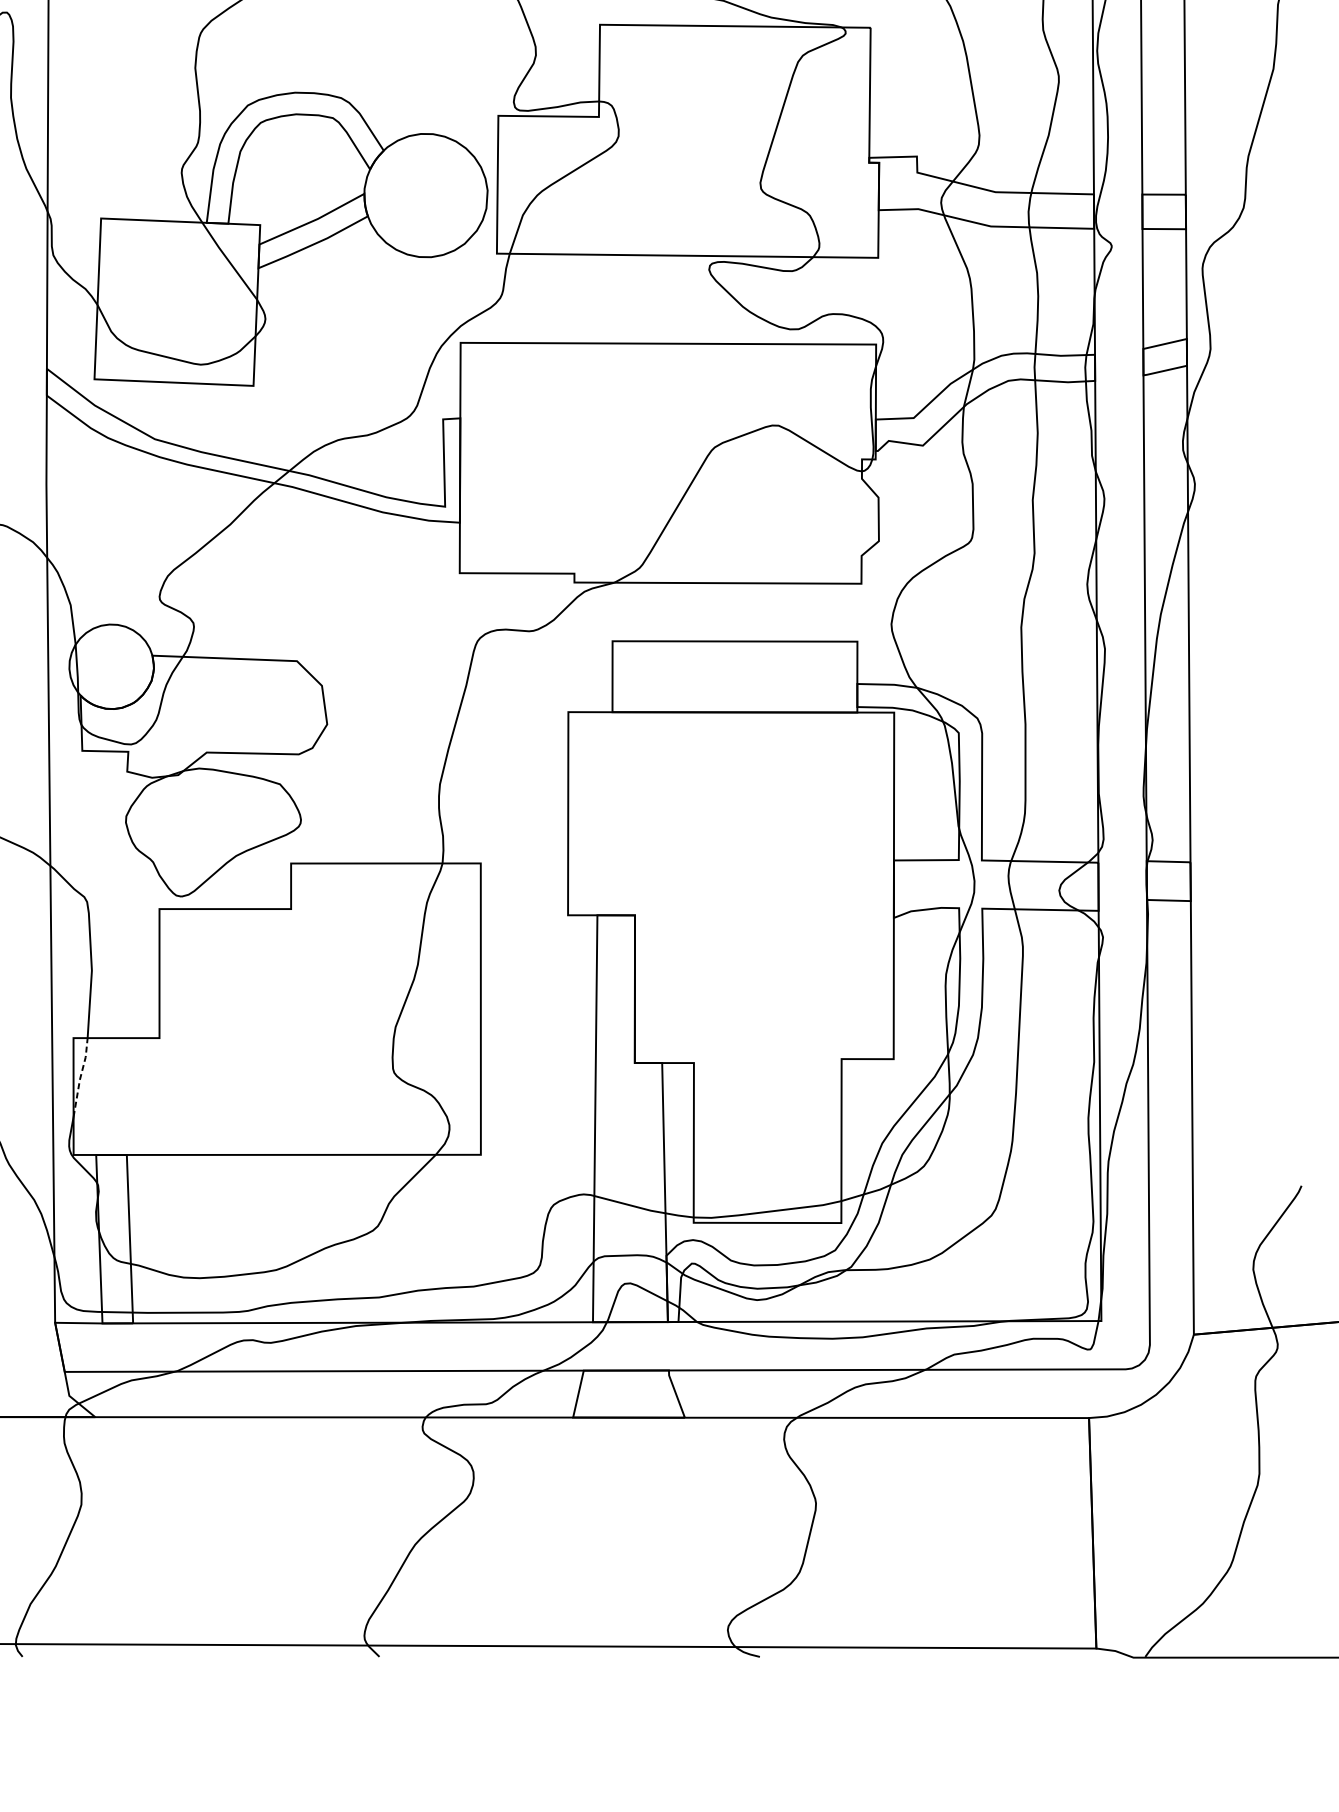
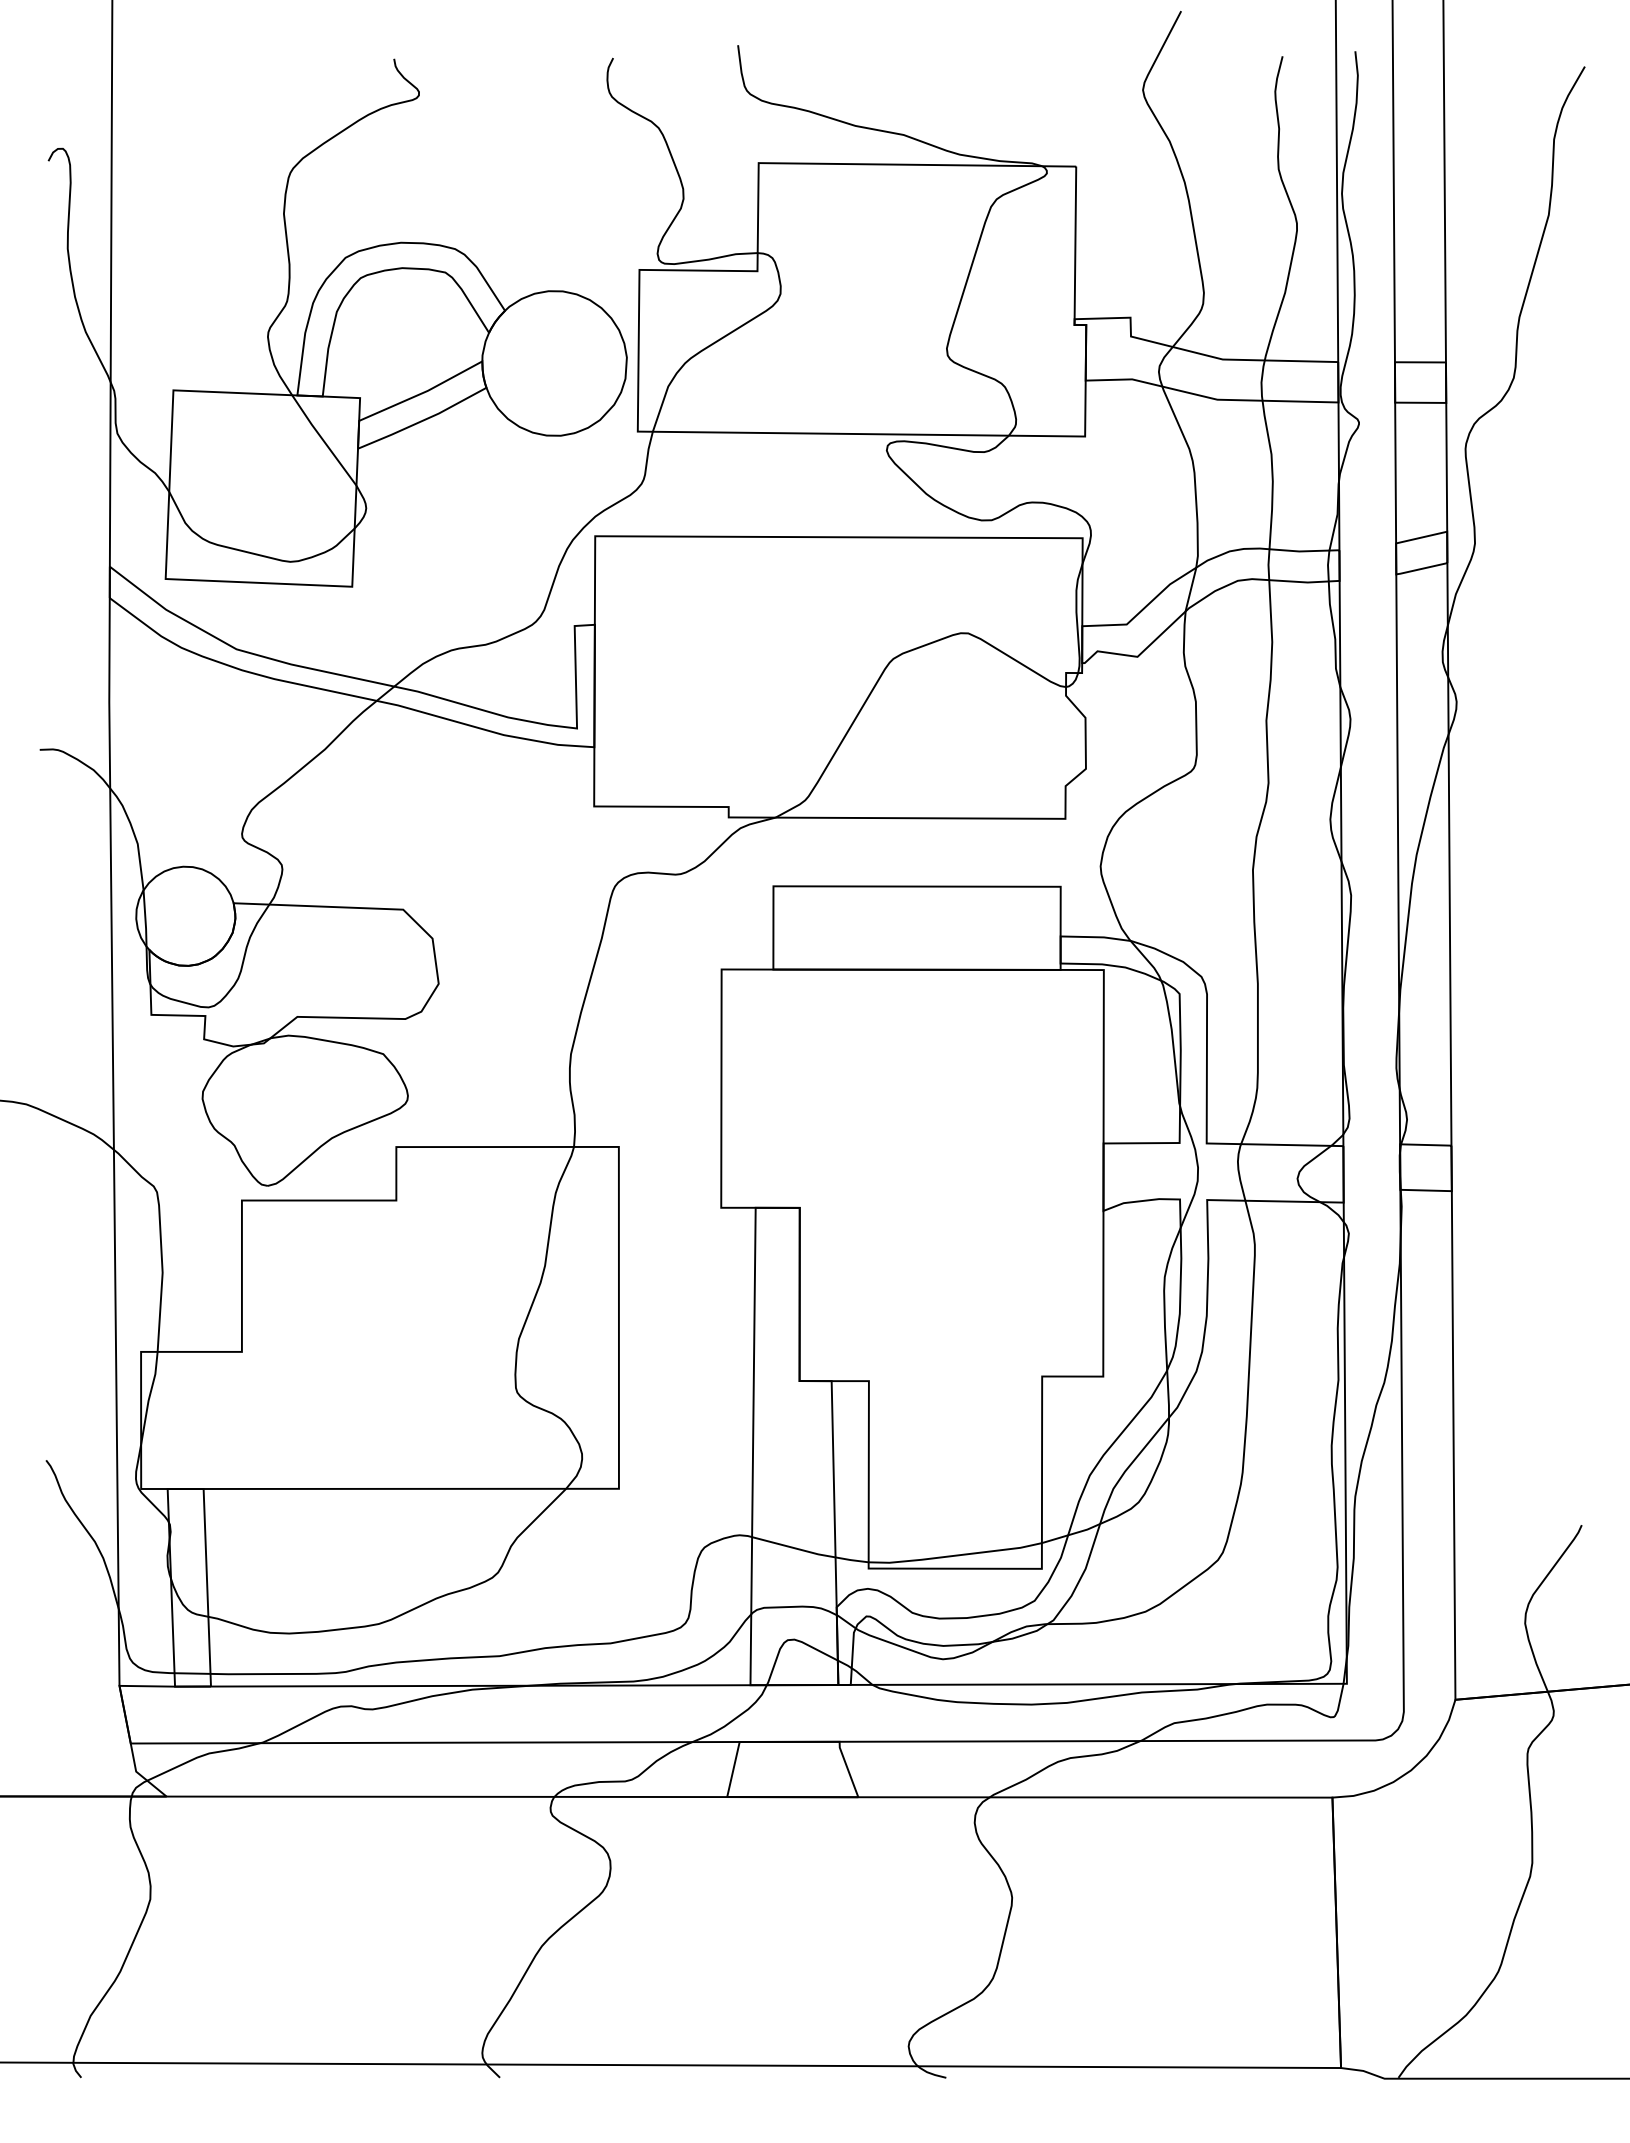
line: (80, 1076) -> (149, 1397), dashed -> solid

